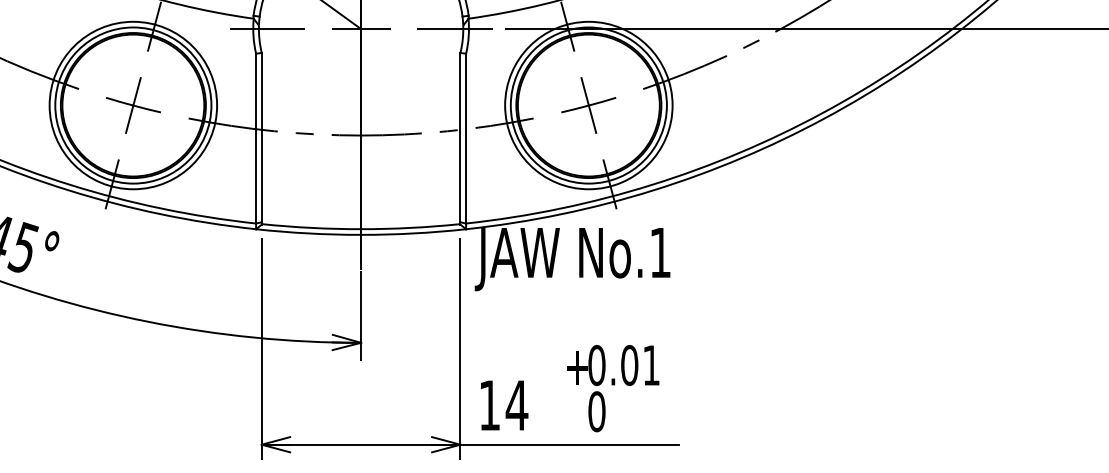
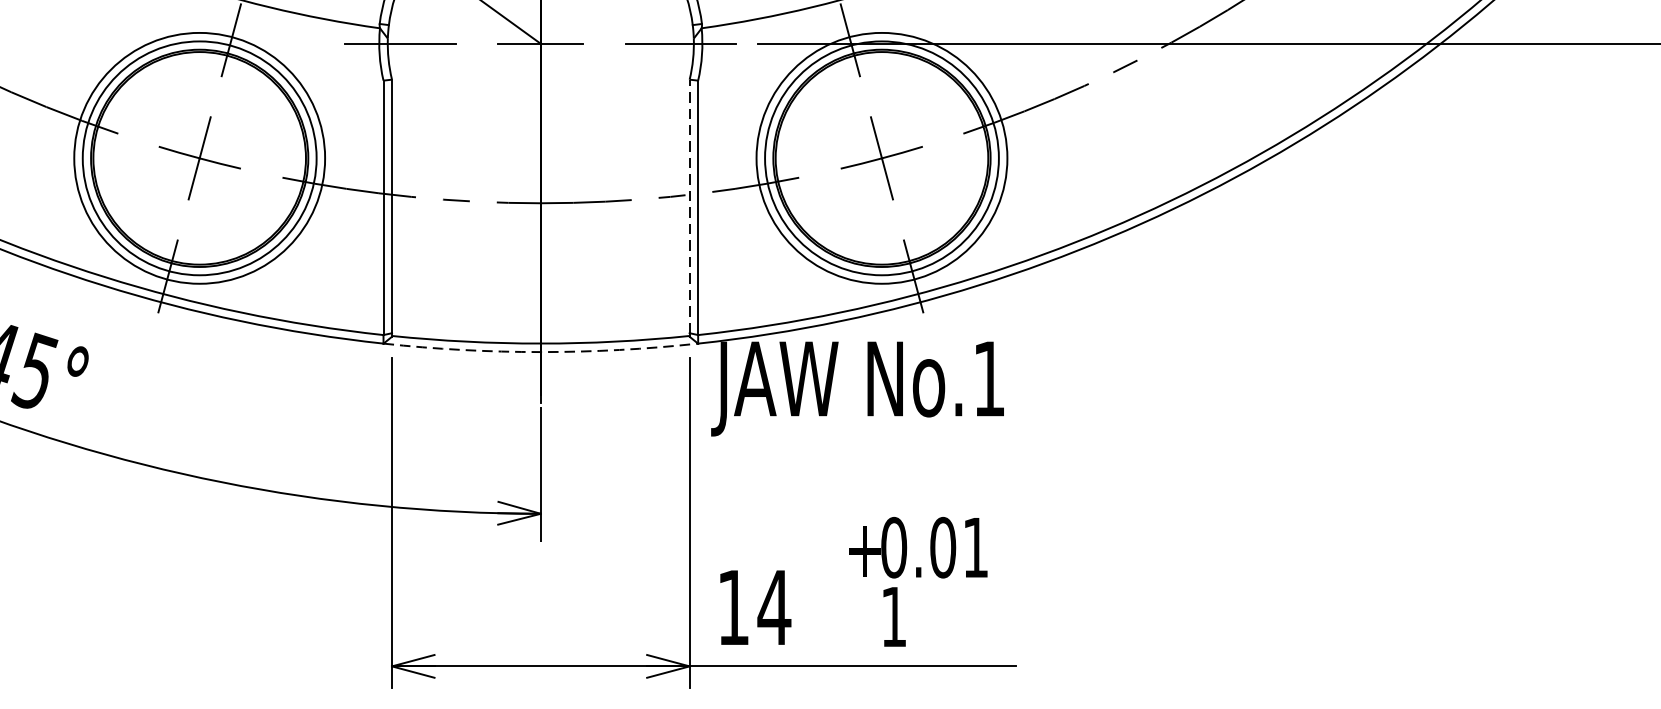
line: (460, 137) -> (689, 206), solid -> dashed
arc: (361, 234) -> (541, 351), solid -> dashed
text: (596, 411) -> (893, 616), 0 -> 1

